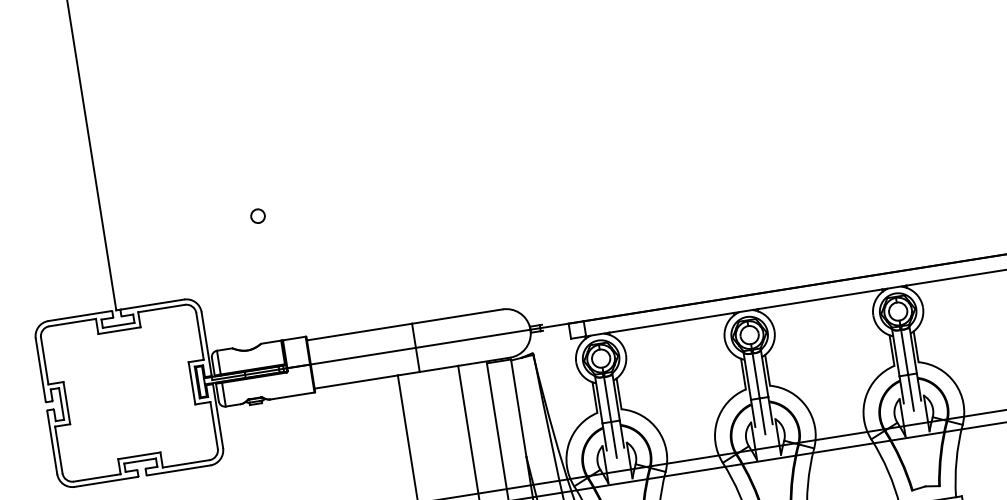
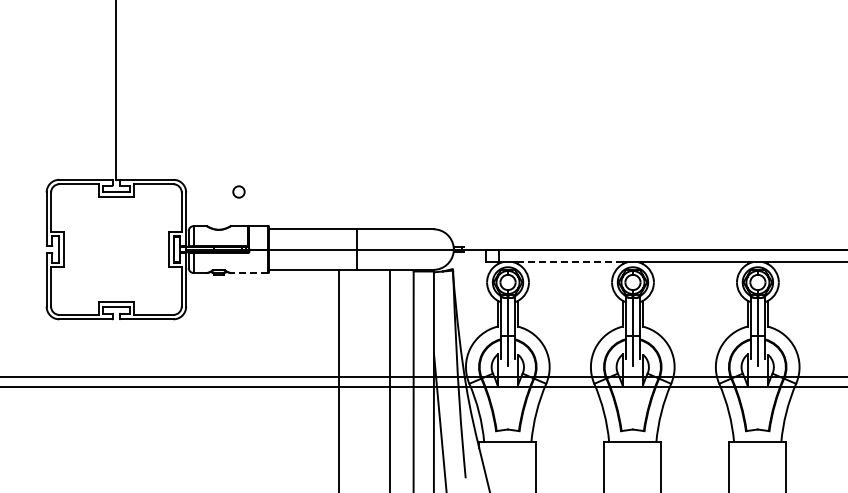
circle: (257, 215) -> (238, 191), moved
line: (671, 323) -> (570, 262), solid -> dashed
line: (292, 396) -> (249, 273), solid -> dashed

